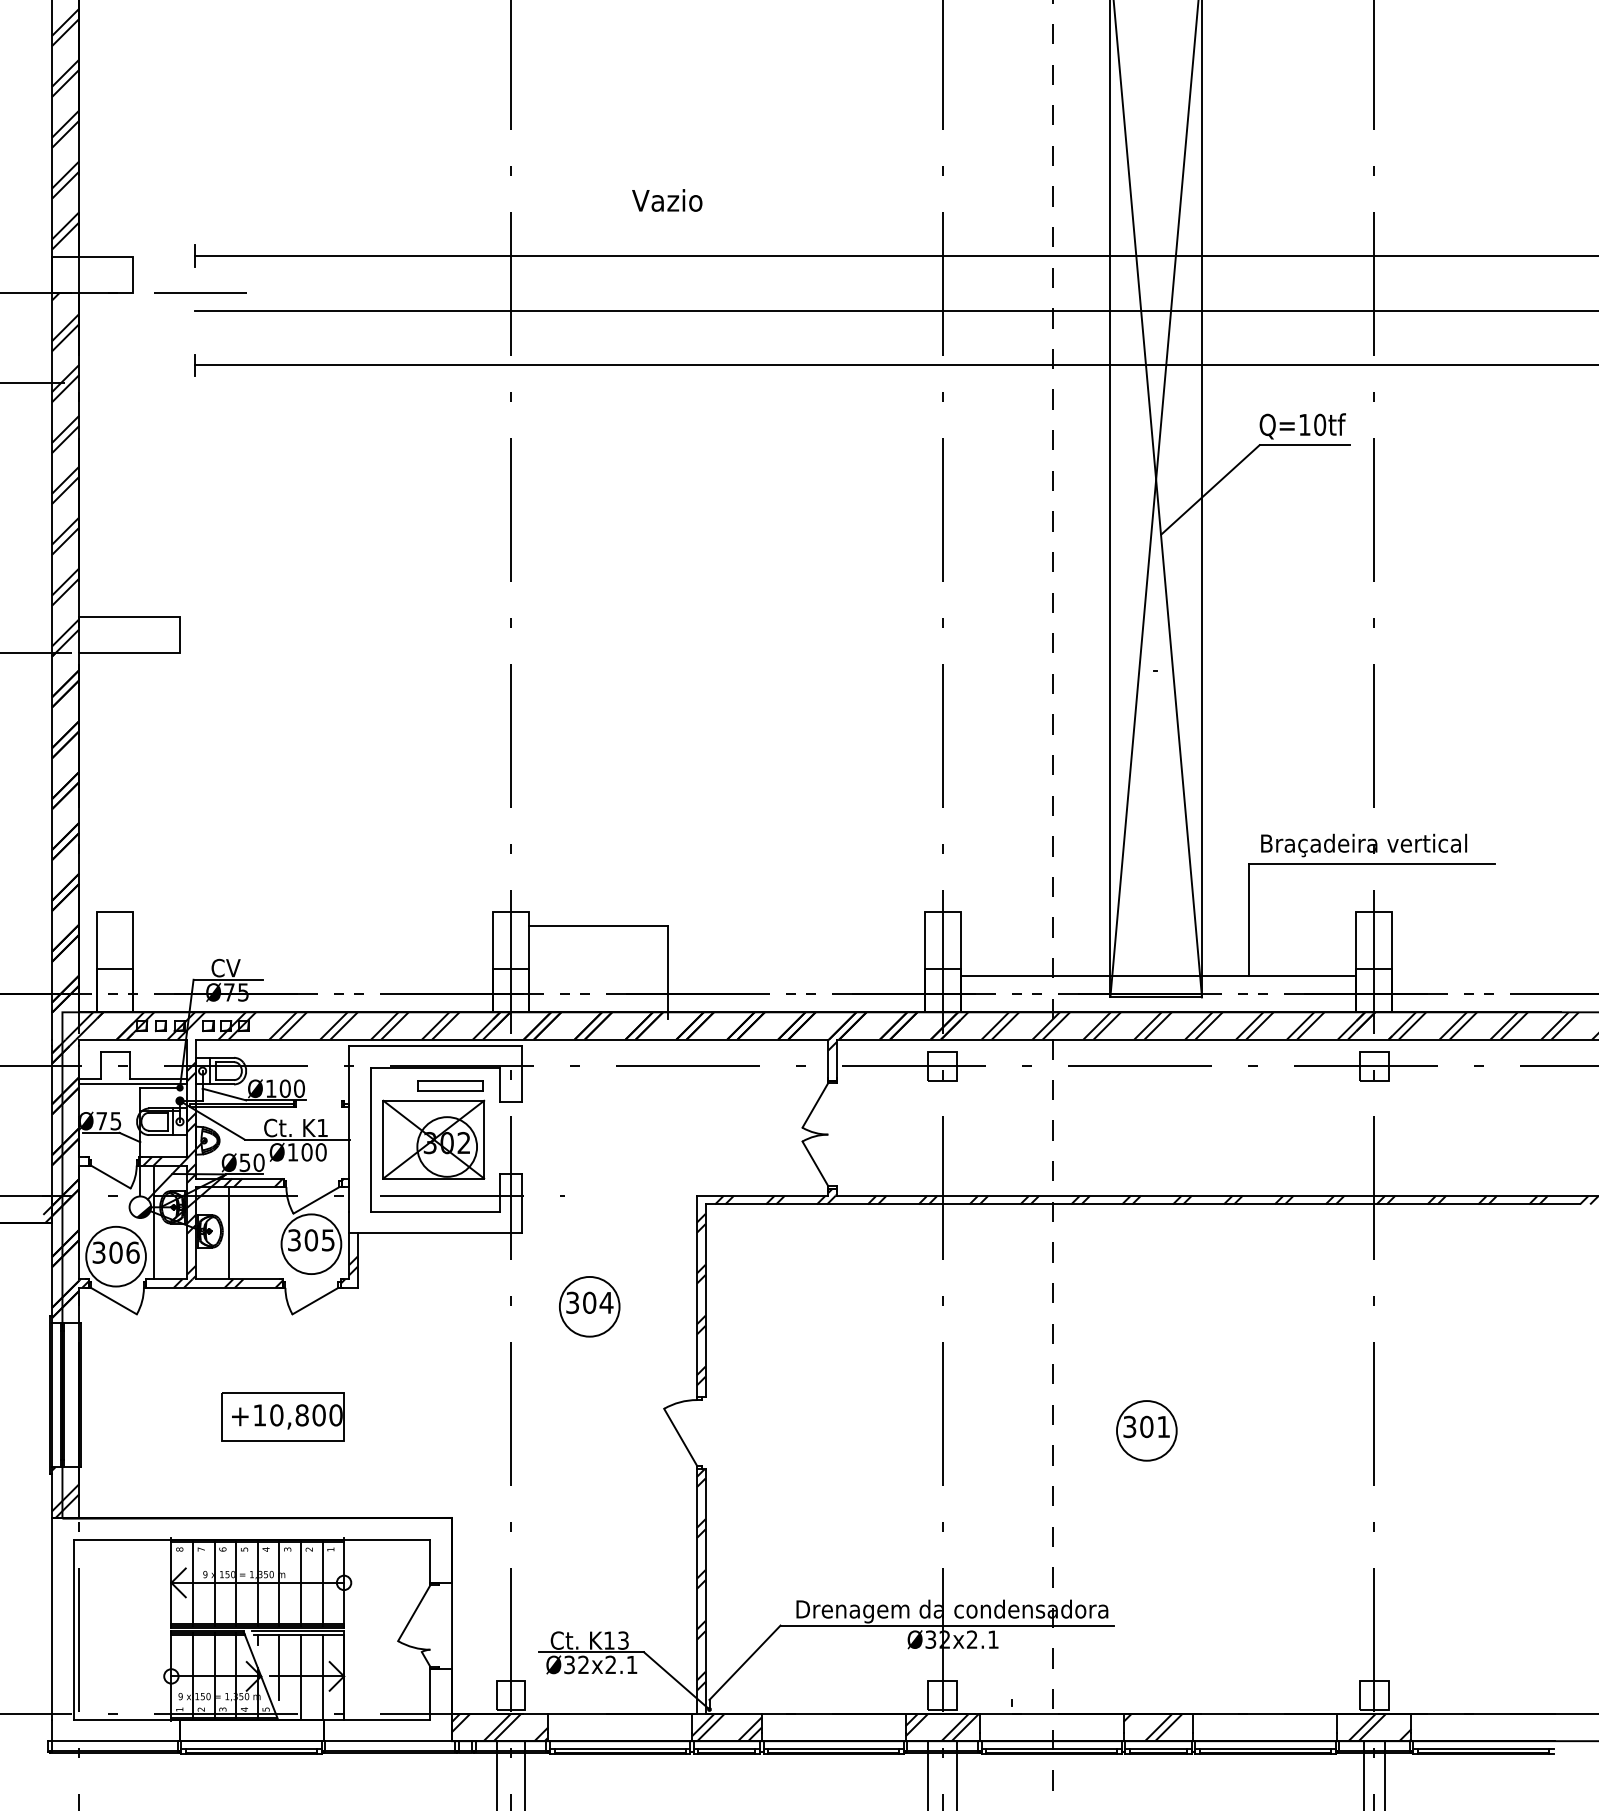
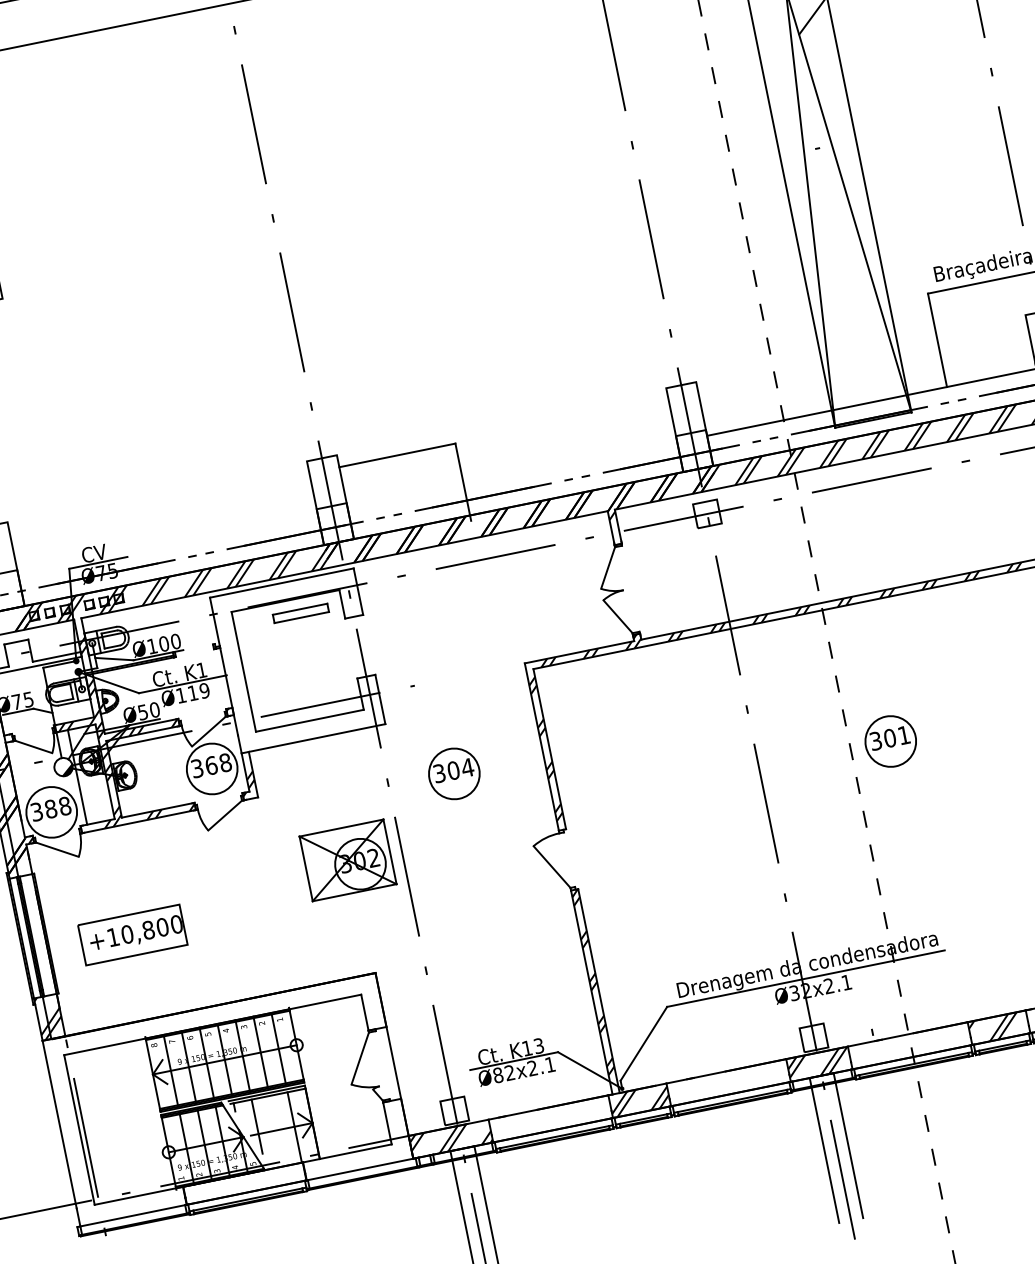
part: (433, 1139) -> (347, 860), moved
text: (313, 1152) -> (198, 692), Ø100 -> Ø119
line: (228, 1233) -> (141, 774), removed
text: (319, 1240) -> (218, 764), 305 -> 368
text: (124, 1252) -> (58, 807), 306 -> 388
part: (282, 1416) -> (132, 934), moved
part: (1146, 1430) -> (890, 741), moved
text: (569, 1664) -> (498, 1075), Ø32x2.1 -> Ø82x2.1
line: (300, 1677) -> (276, 1131), removed

